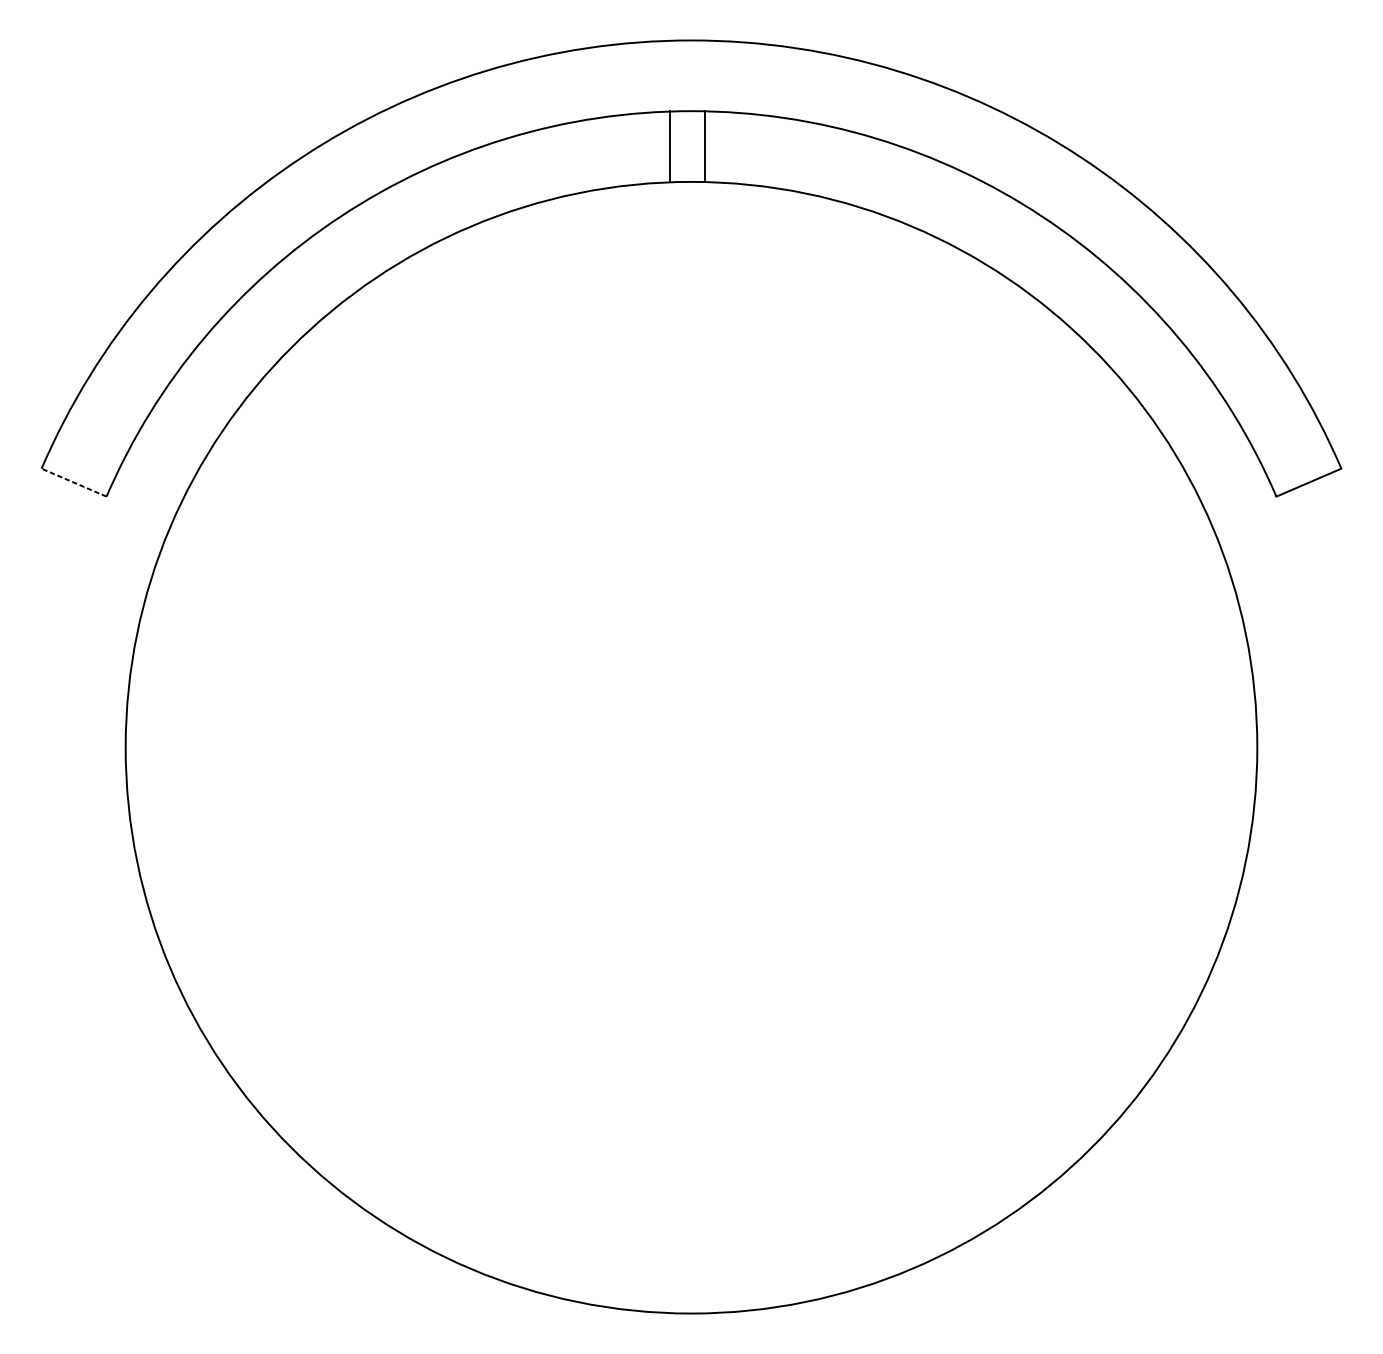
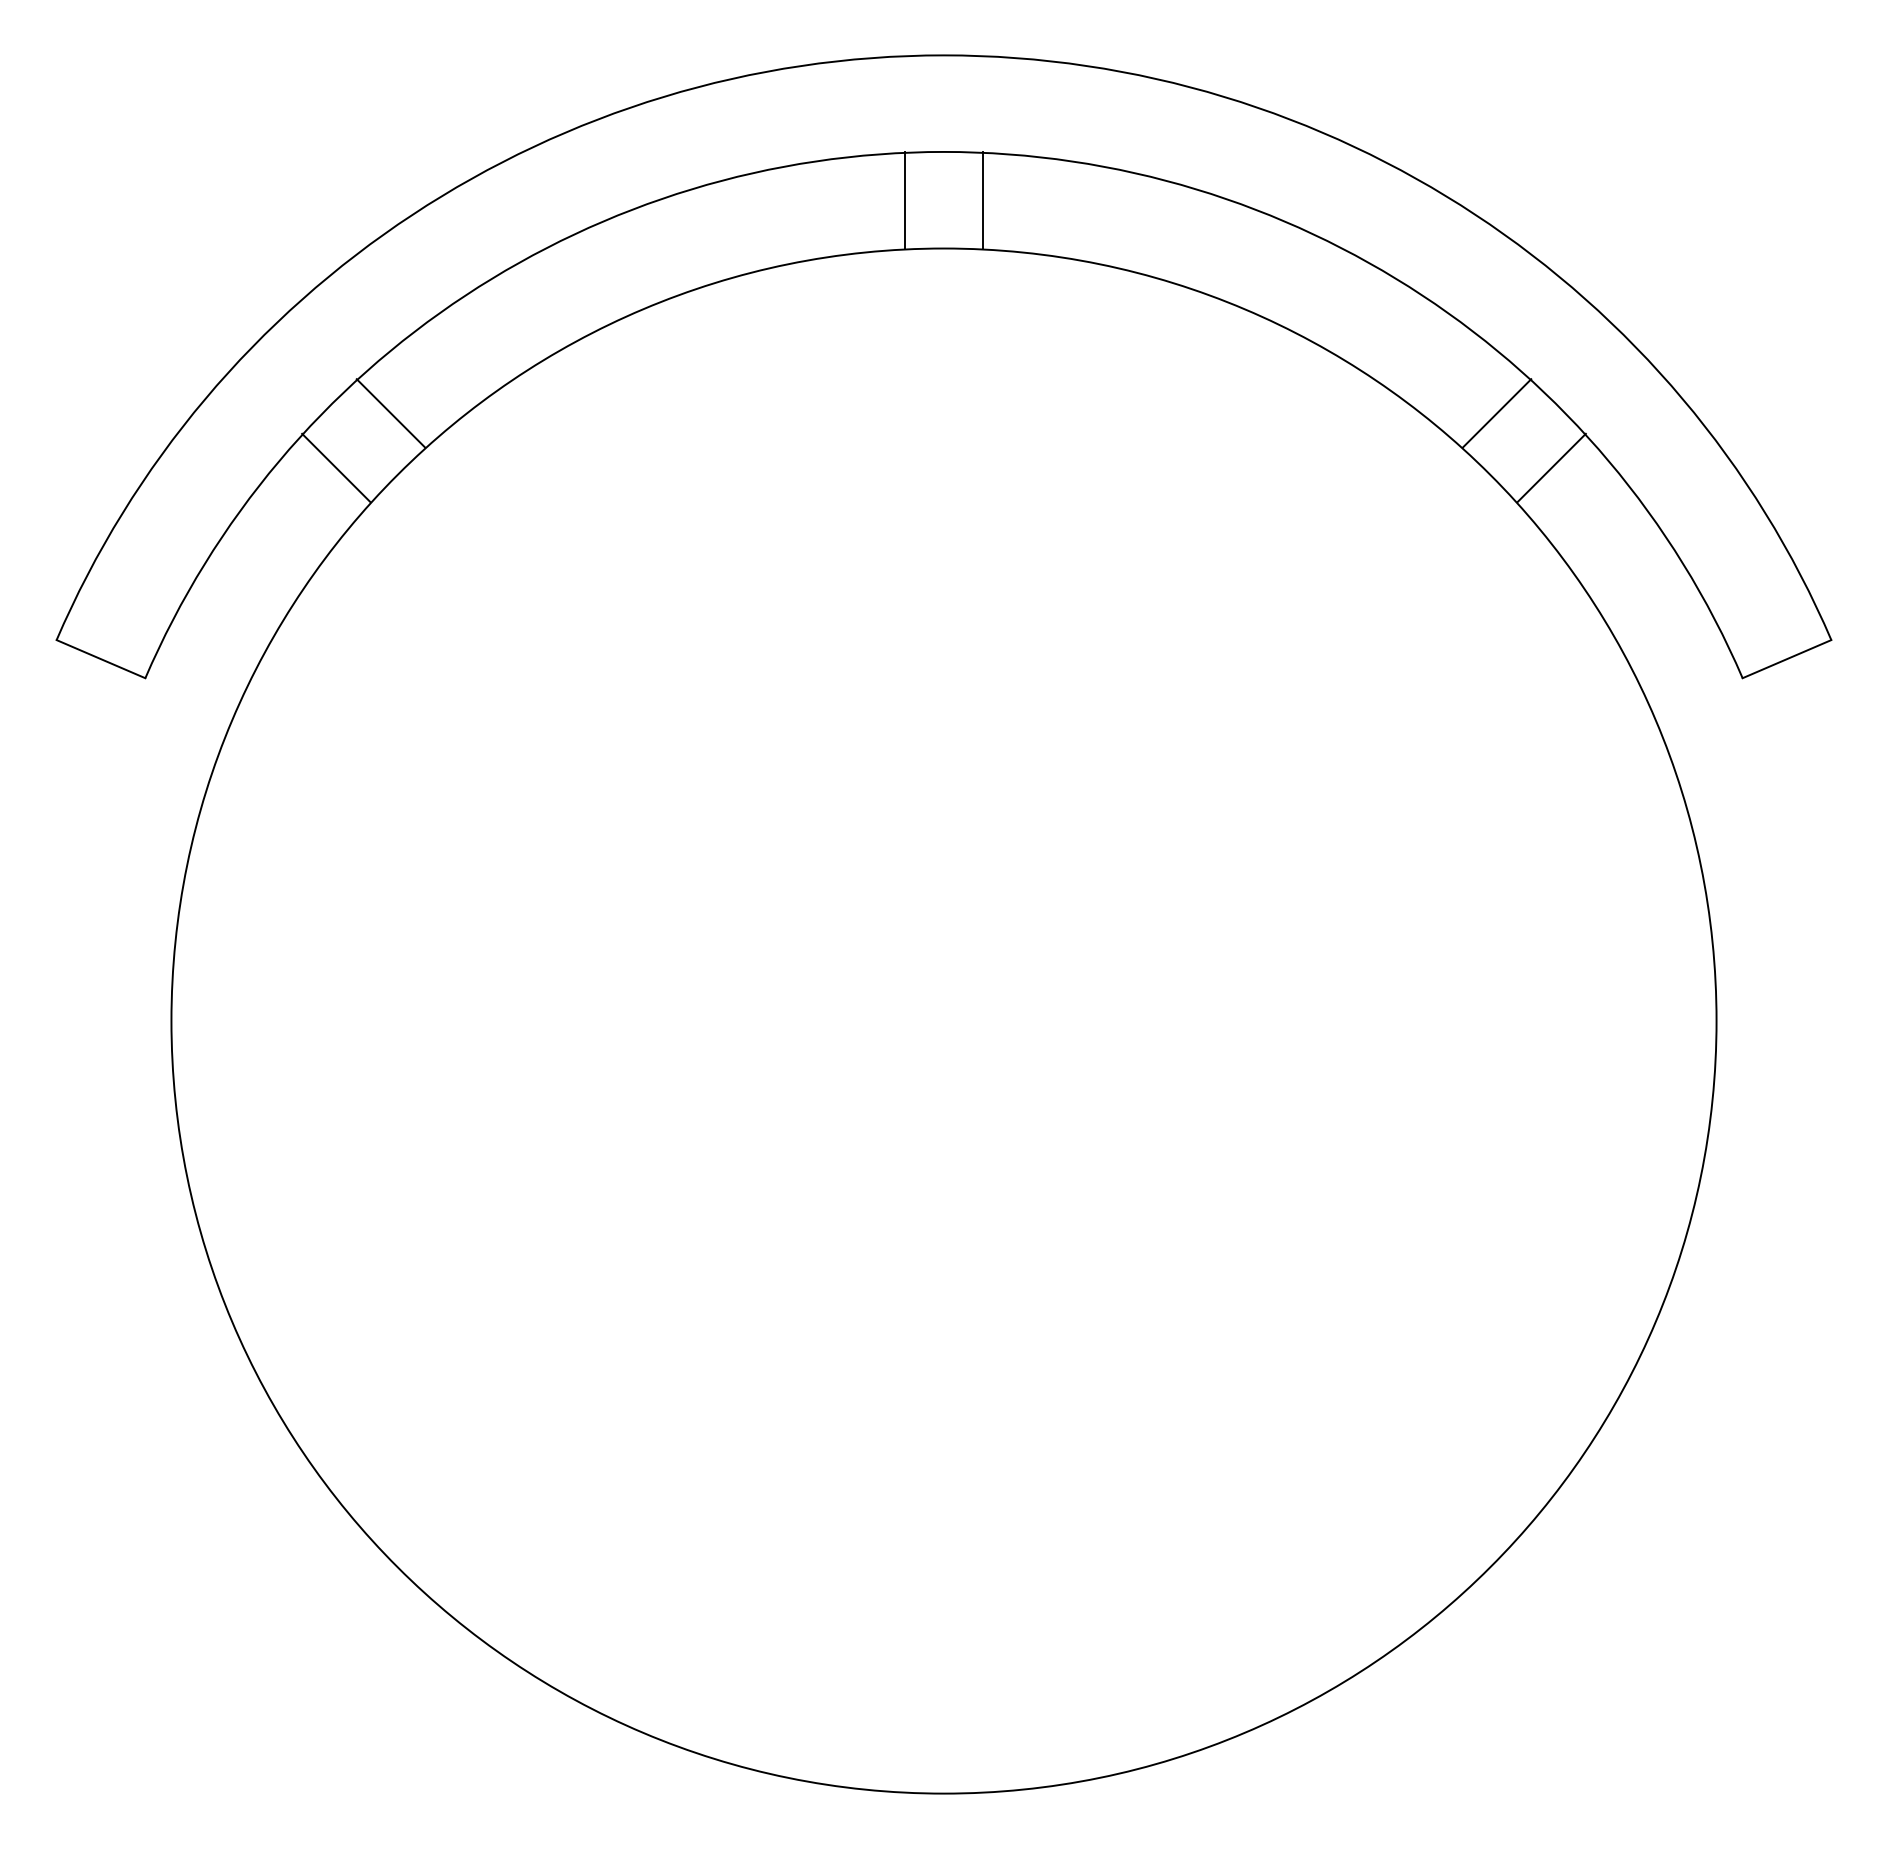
line: (669, 146) -> (982, 199), moved
line: (705, 146) -> (905, 199), moved
line: (286, 302) -> (390, 413), added
line: (1096, 302) -> (1496, 413), added
line: (246, 342) -> (336, 467), added
line: (1136, 342) -> (1551, 467), added
line: (73, 482) -> (100, 658), dashed -> solid

